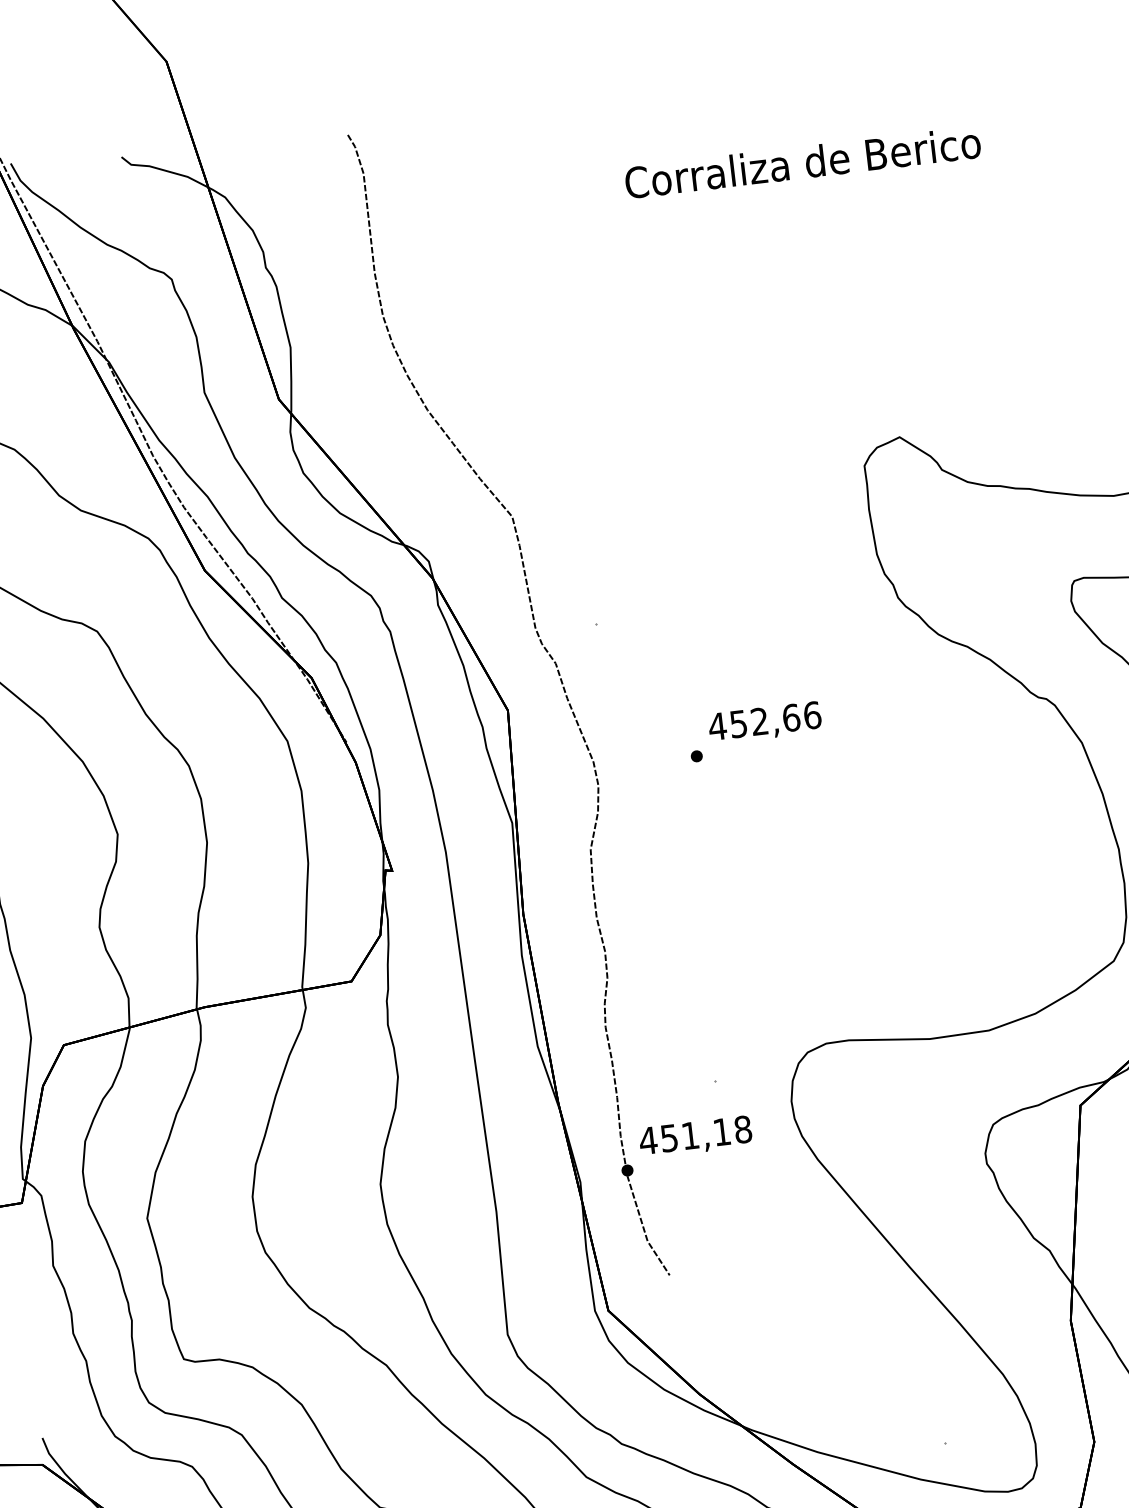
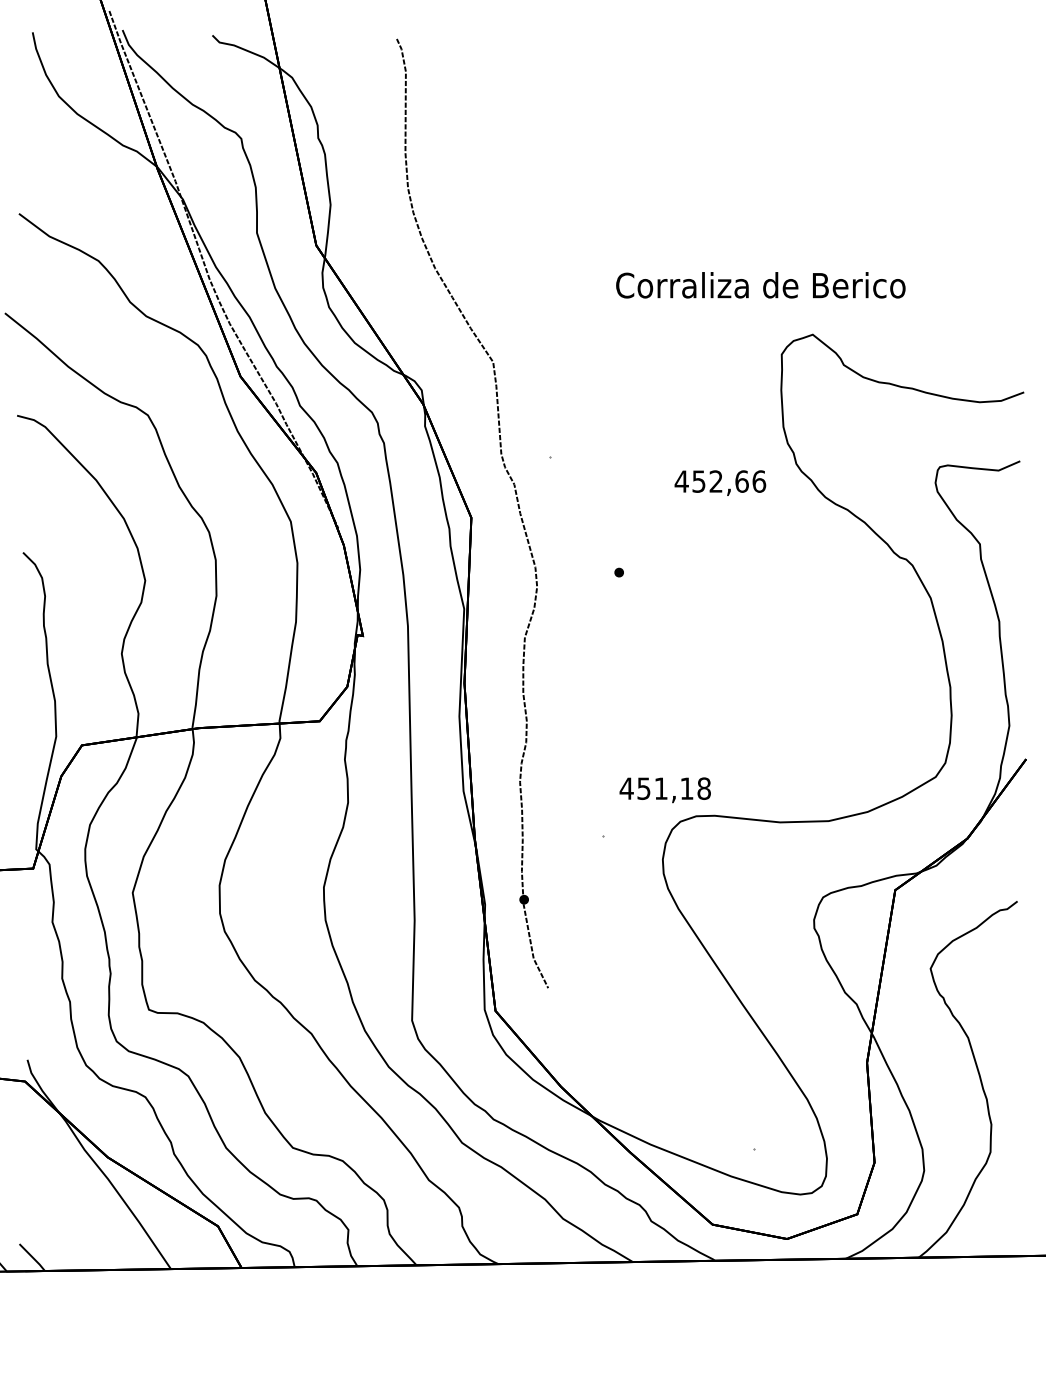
text: (802, 162) -> (760, 285), moved
text: (765, 722) -> (720, 482), moved
text: (694, 1137) -> (664, 790), moved

